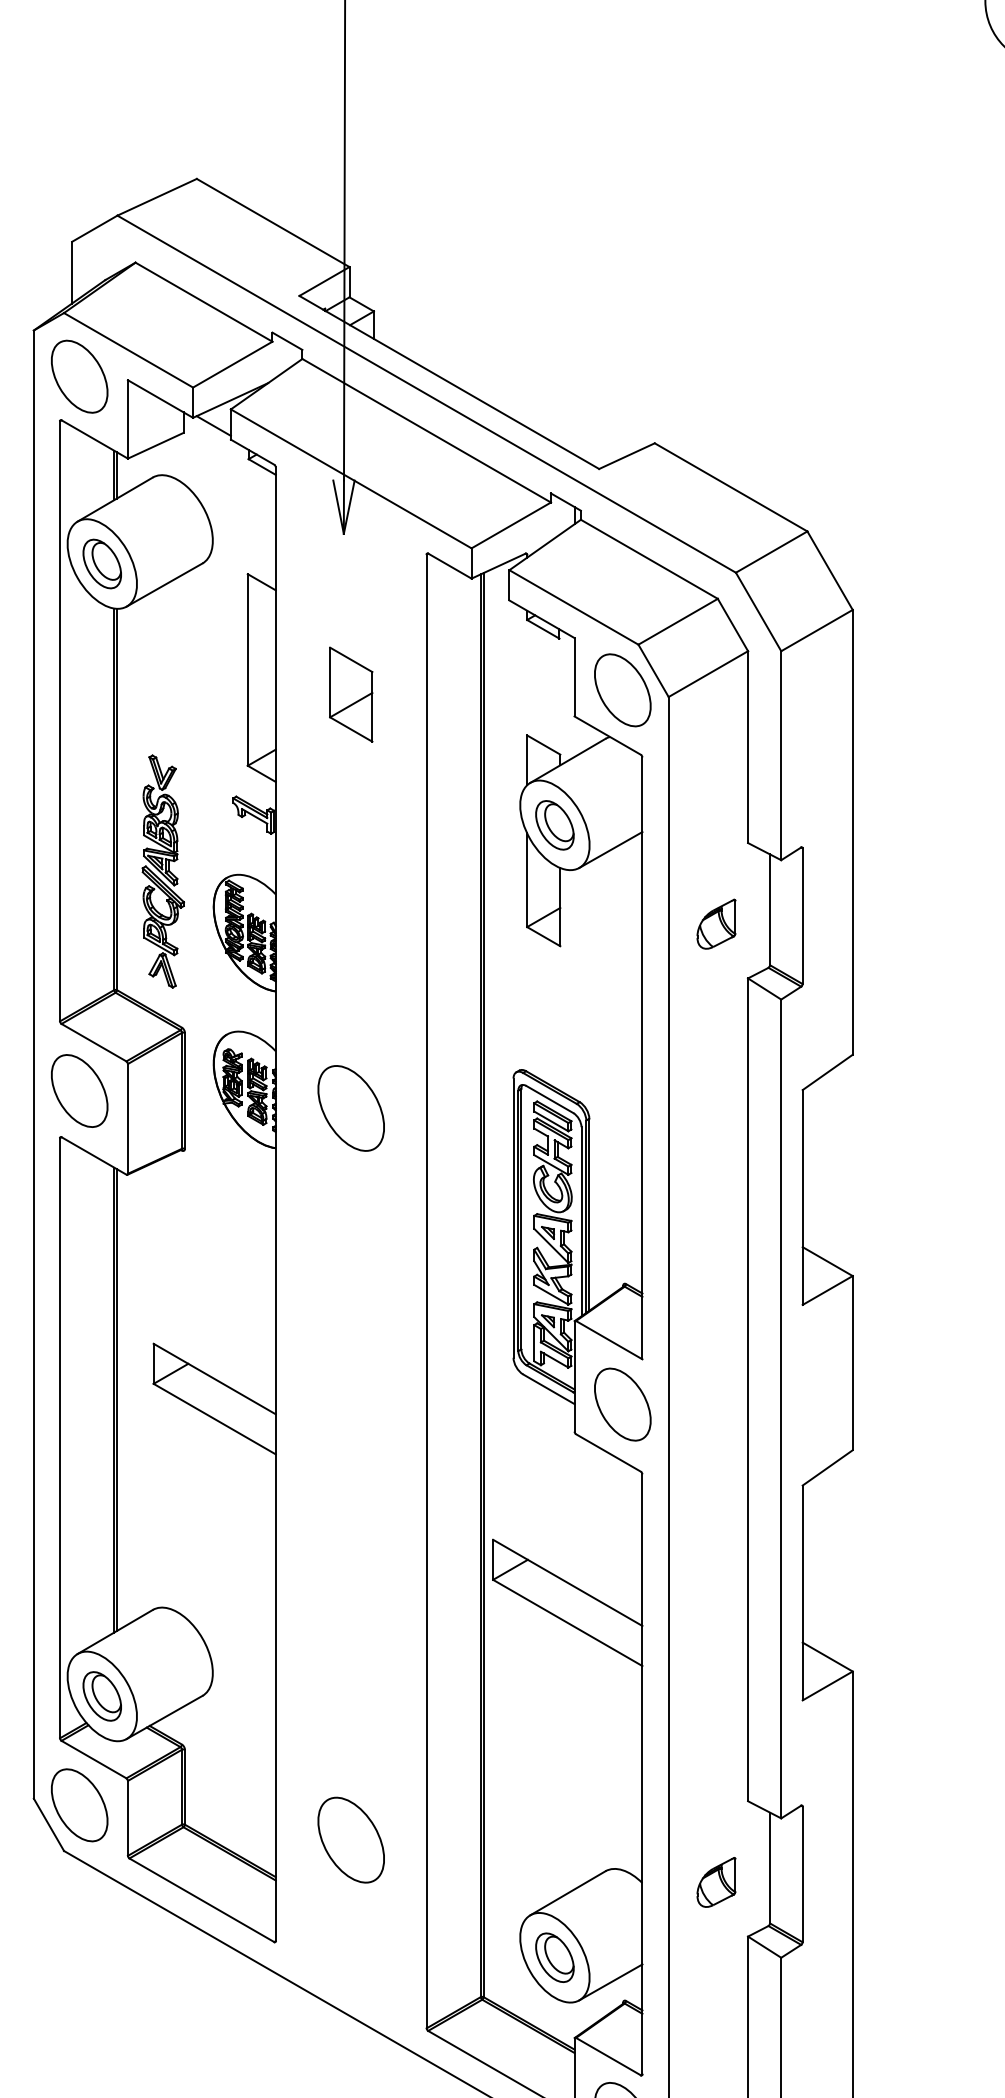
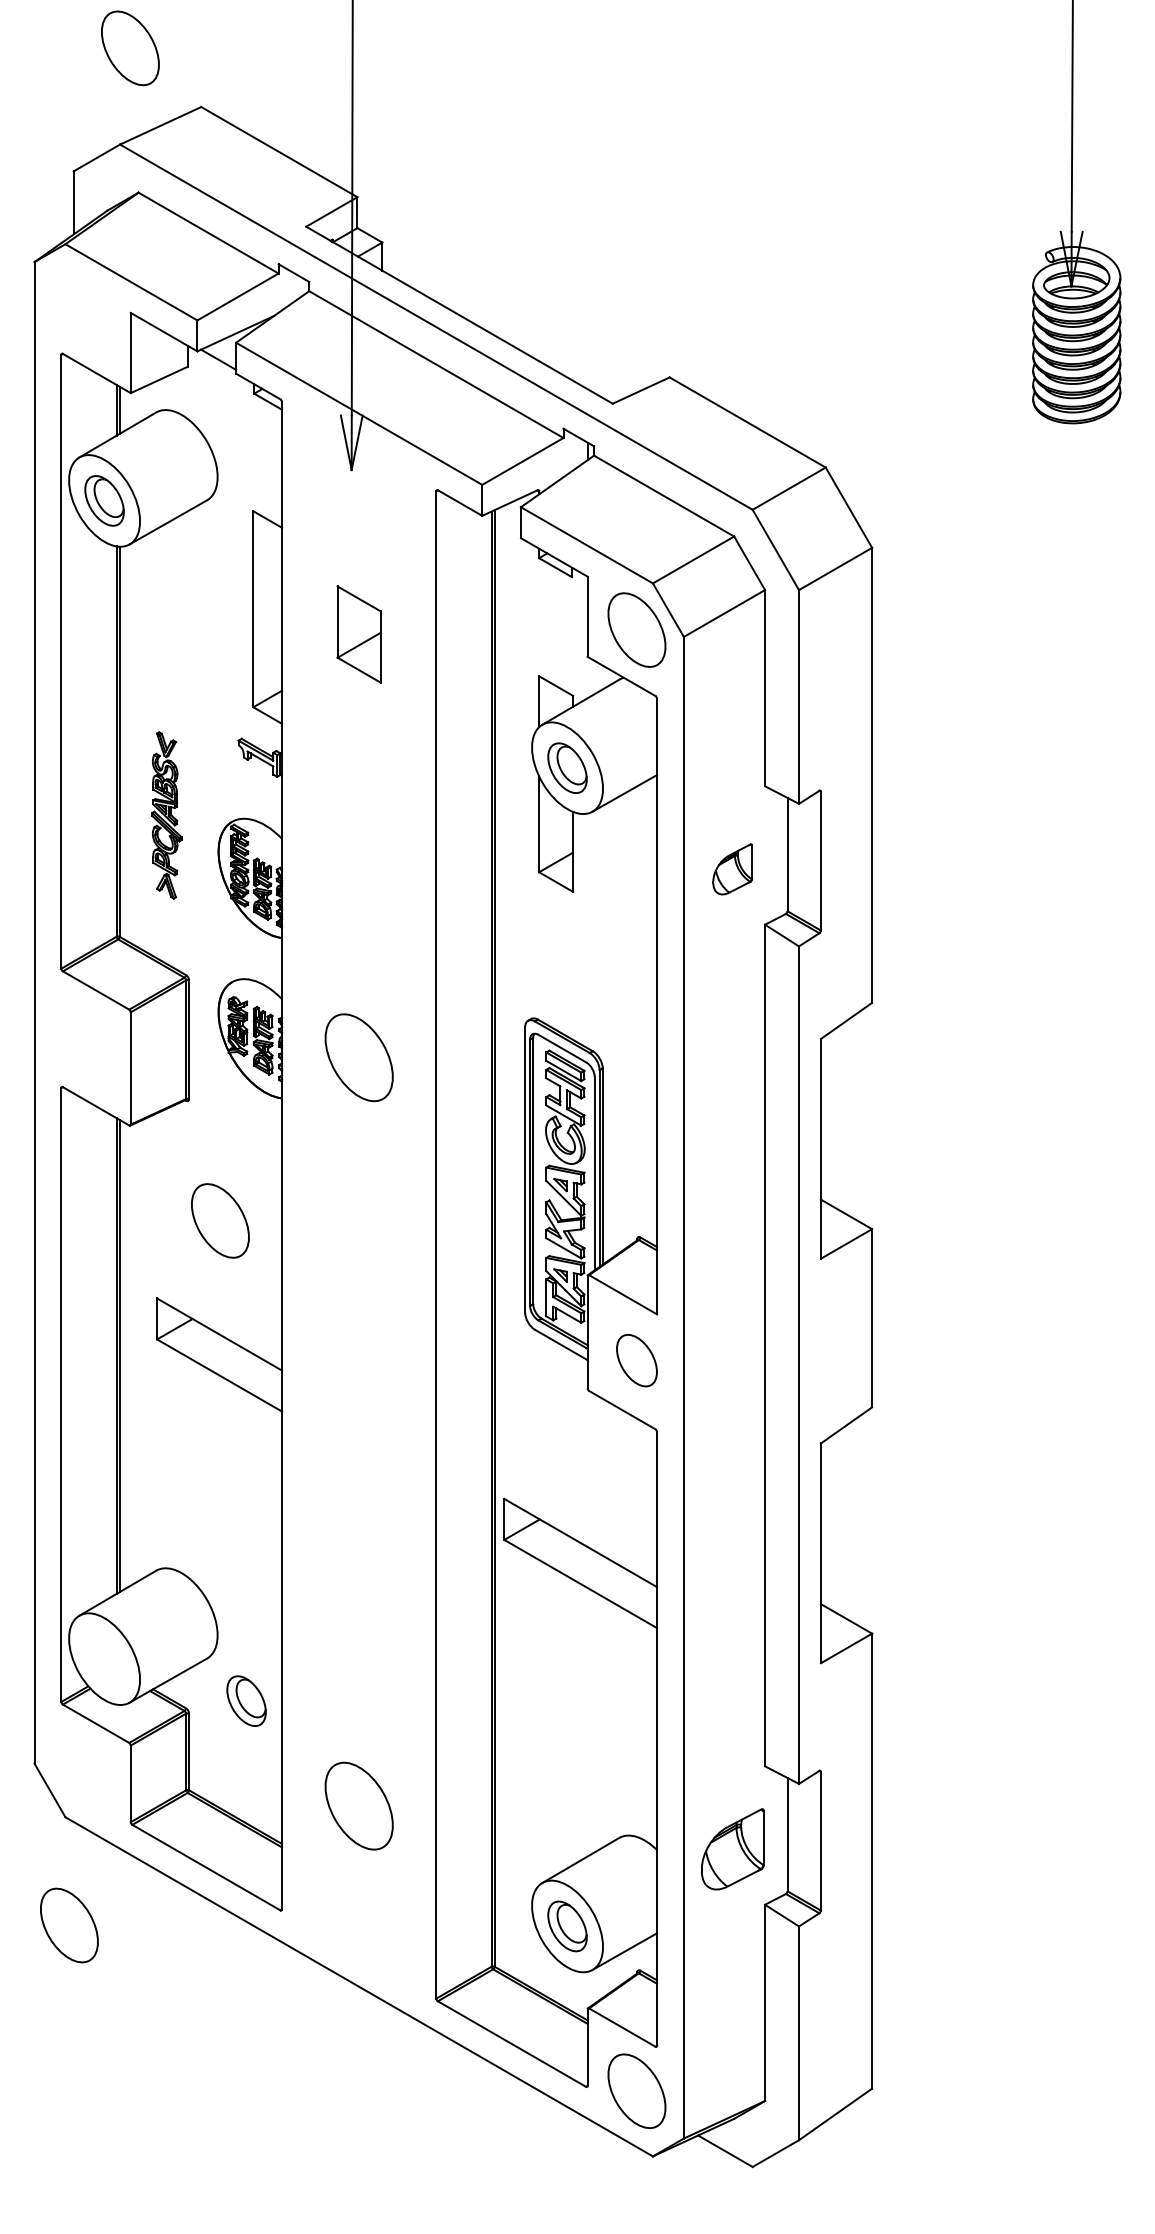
part: (79, 376) -> (130, 48), moved
part: (162, 871) -> (166, 815), size x0.7
part: (79, 1090) -> (220, 1220), moved
part: (622, 1404) -> (636, 1360), size x0.7
part: (102, 1695) -> (246, 1700), moved
part: (79, 1805) -> (69, 1925), moved
part: (716, 1882) -> (732, 1849), size x1.6

